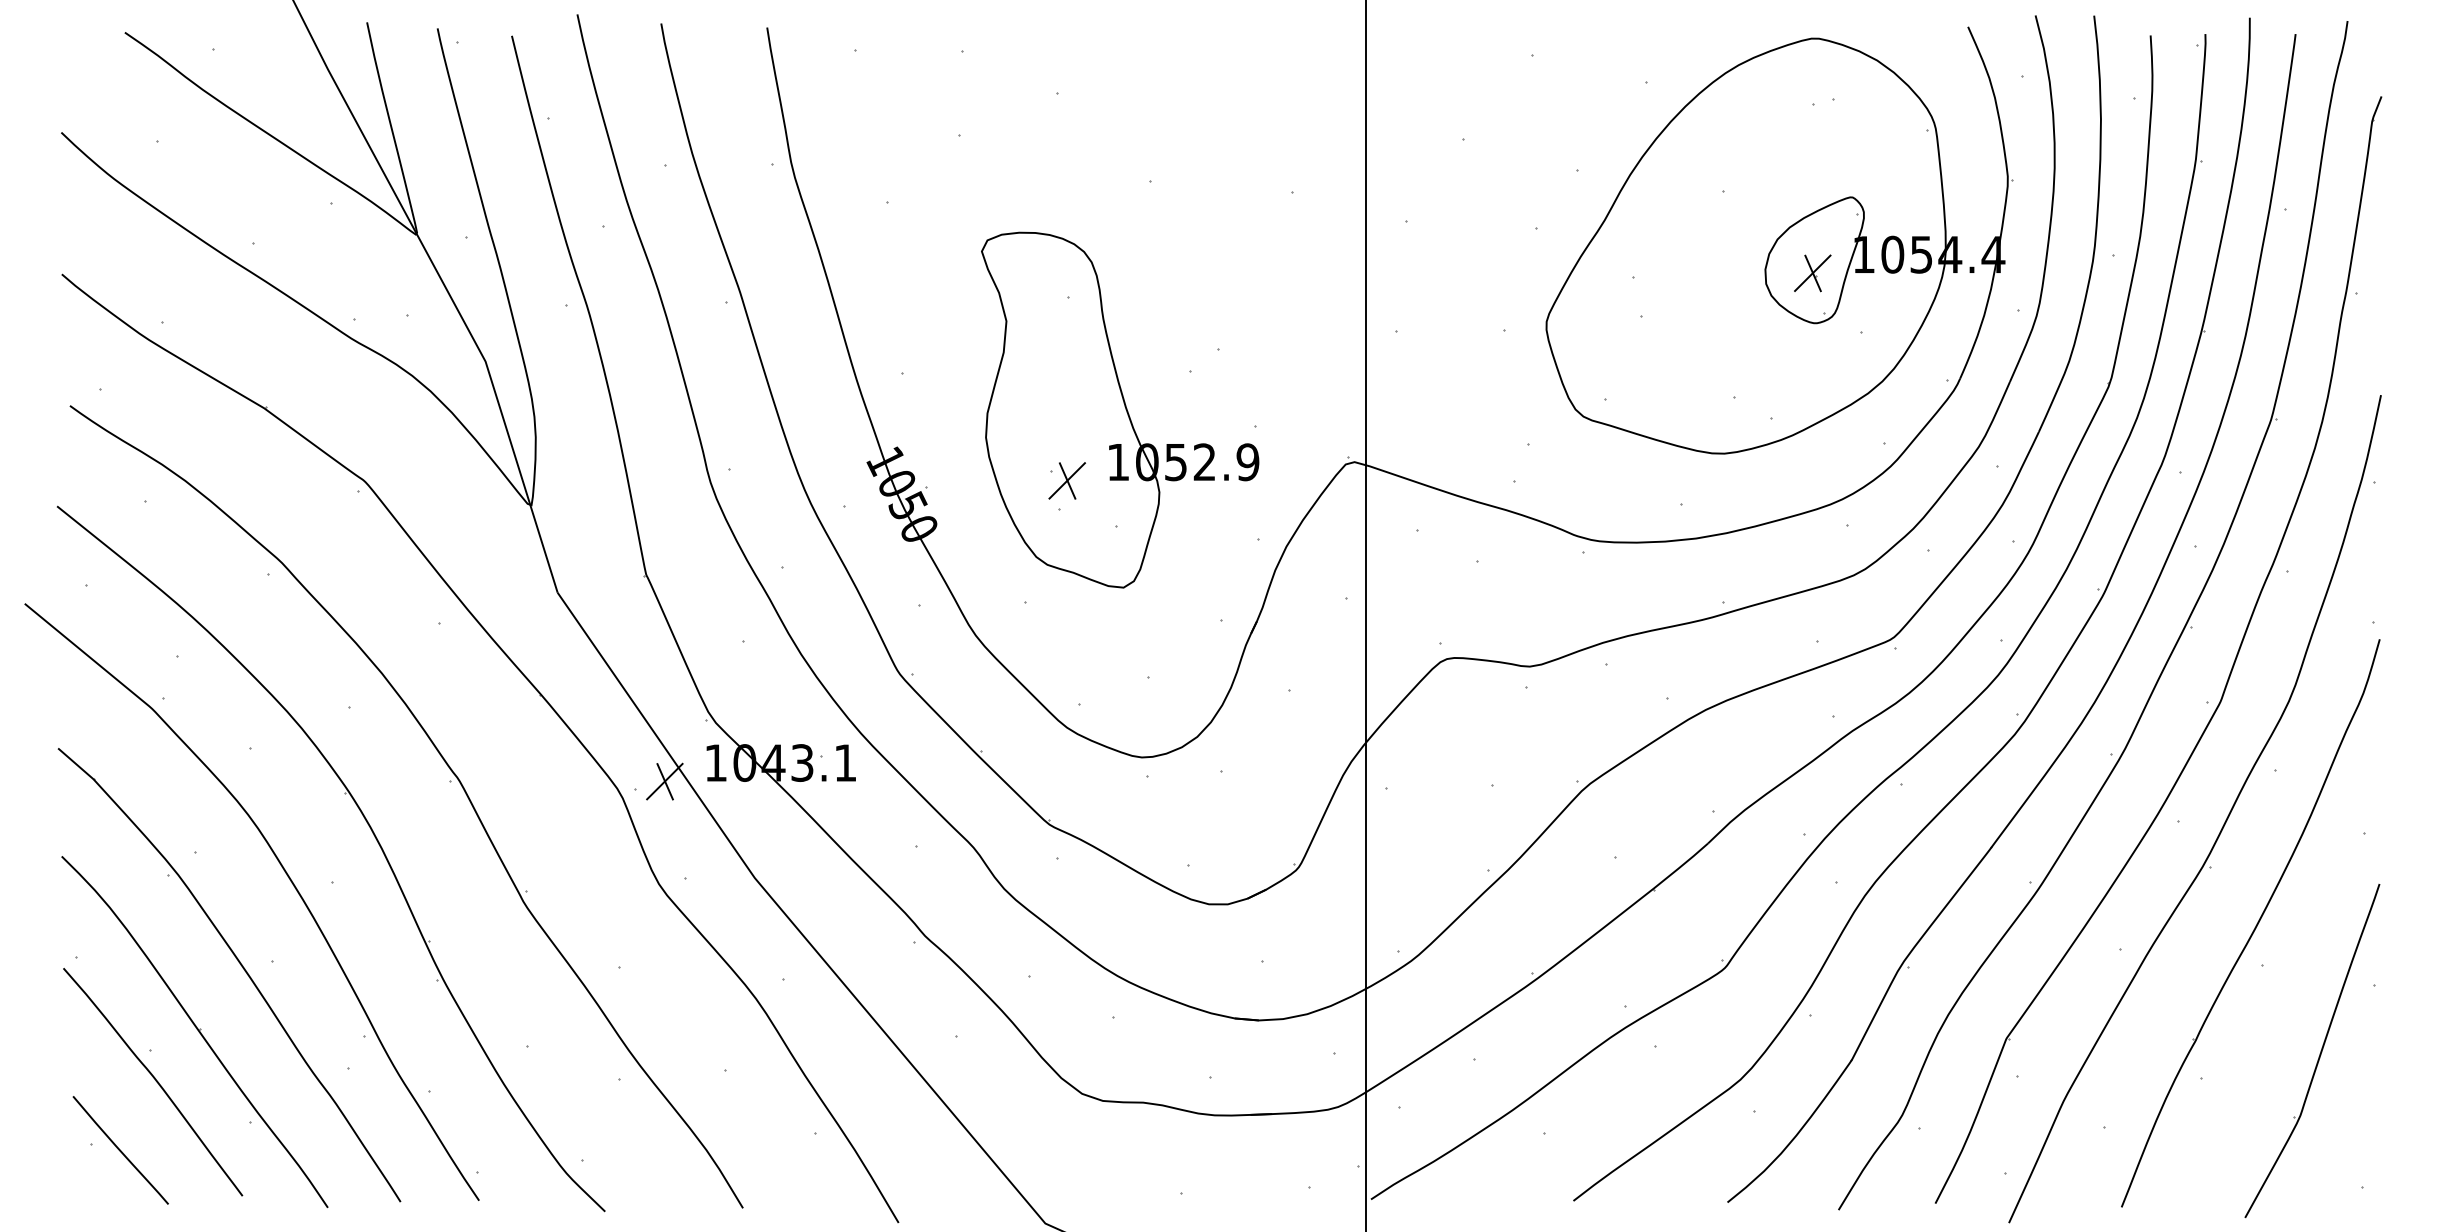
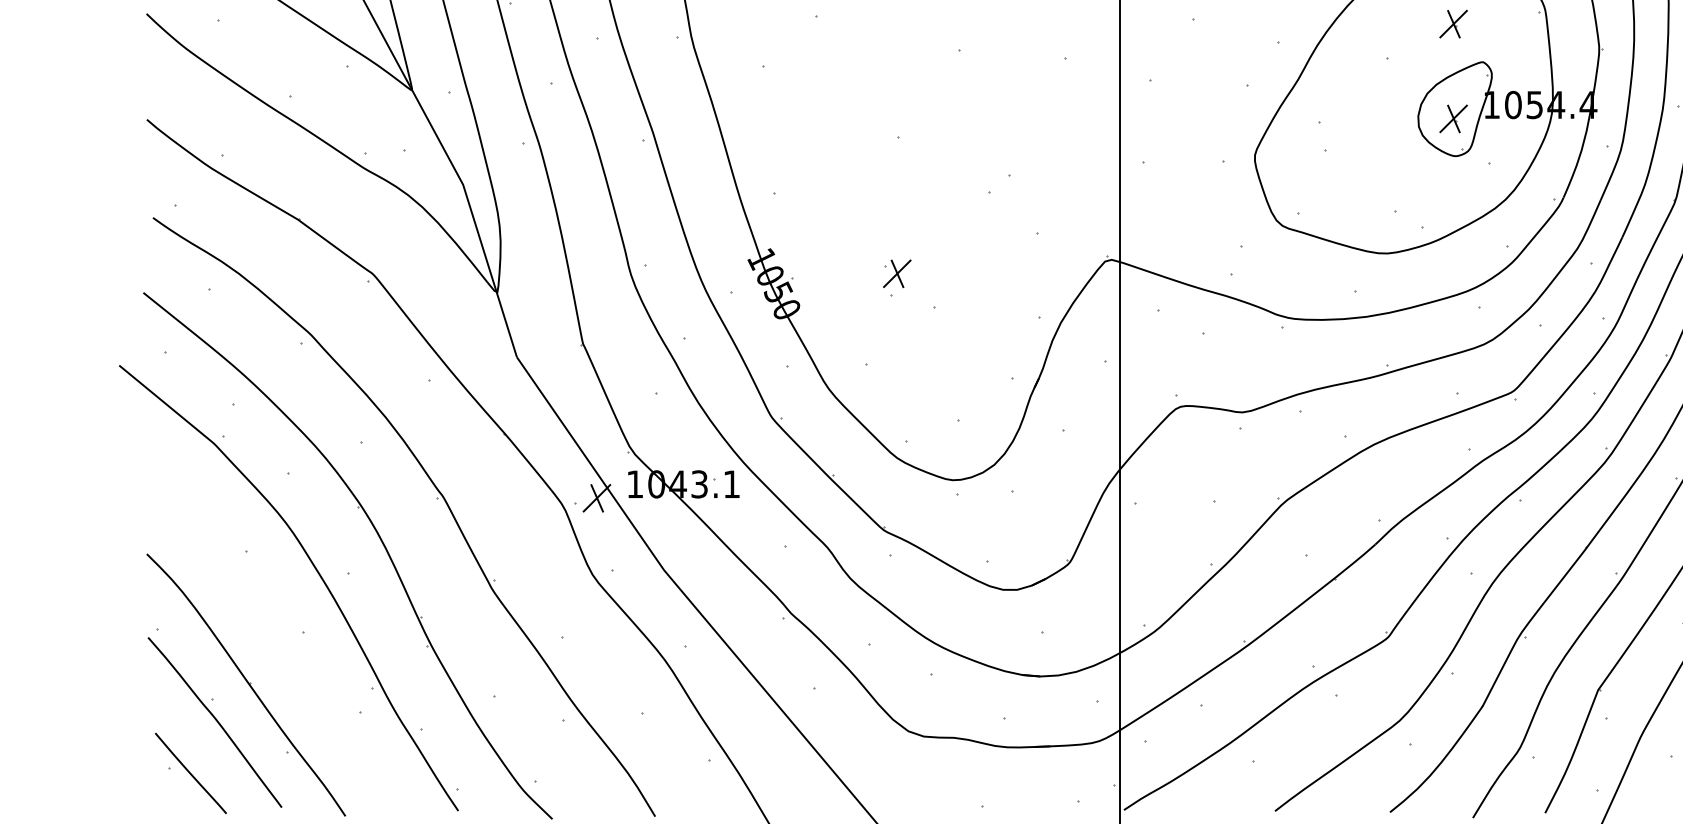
part: (1812, 146) -> (1453, 24), added
part: (1120, 409) -> (937, 220), removed
part: (242, 968) -> (281, 637), removed

